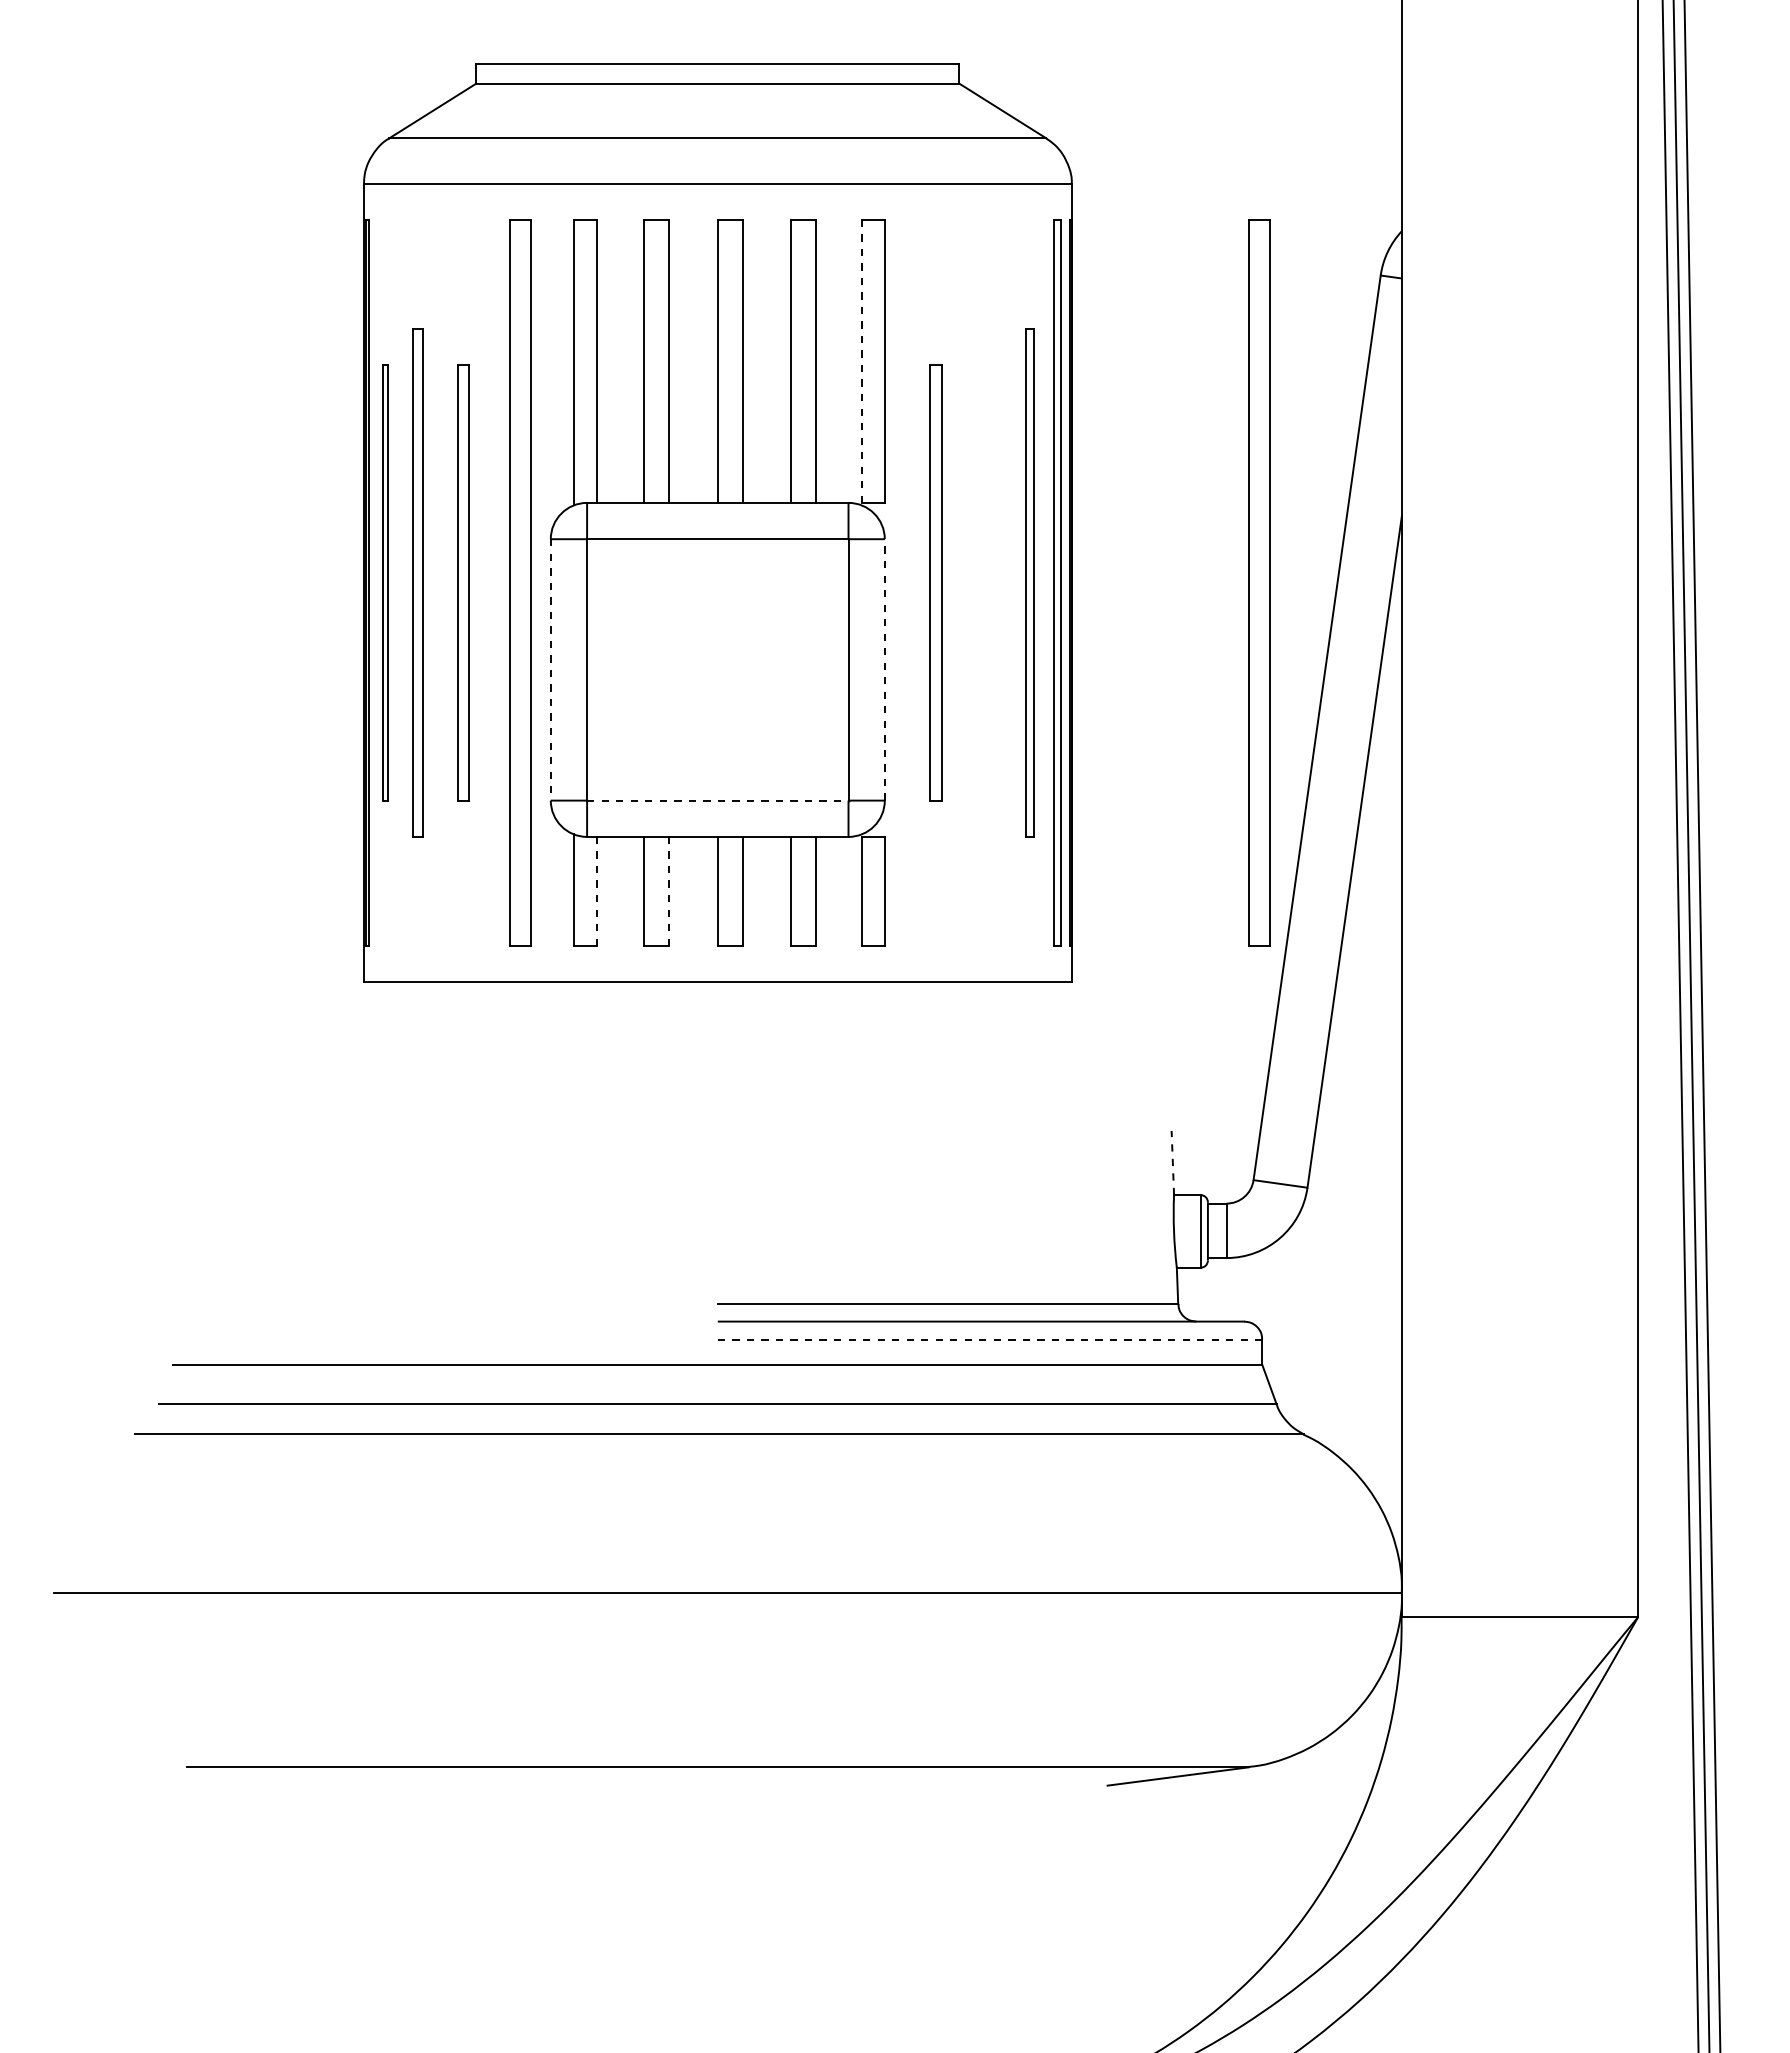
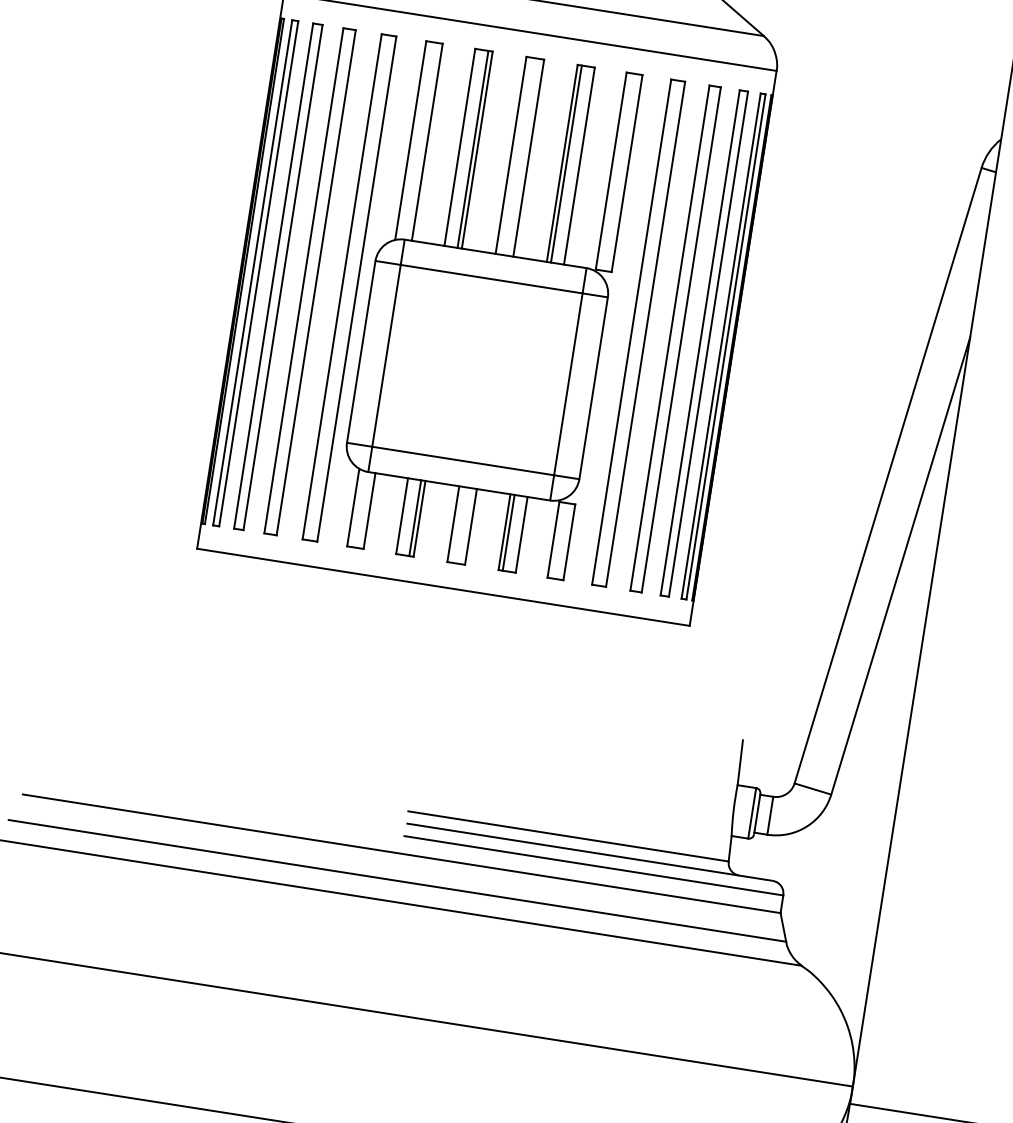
line: (663, 360) -> (473, 148), added
line: (797, 360) -> (566, 163), added
line: (861, 361) -> (611, 171), dashed -> solid
part: (385, 582) -> (255, 273), size x1.67
part: (417, 582) -> (278, 276), size x1.43
part: (463, 582) -> (310, 281), size x1.67
part: (935, 582) -> (638, 333), size x1.67
part: (988, 582) -> (675, 338), added
part: (1029, 582) -> (703, 343), size x1.43
part: (1259, 582) -> (863, 368), removed
line: (550, 669) -> (361, 351), dashed -> solid
line: (884, 669) -> (593, 387), dashed -> solid
line: (717, 800) -> (463, 460), dashed -> solid
line: (597, 890) -> (369, 510), dashed -> solid
line: (663, 890) -> (415, 517), added
line: (669, 890) -> (419, 518), dashed -> solid
line: (797, 890) -> (508, 532), added
line: (1172, 1162) -> (740, 762), dashed -> solid
line: (990, 1339) -> (594, 865), dashed -> solid

